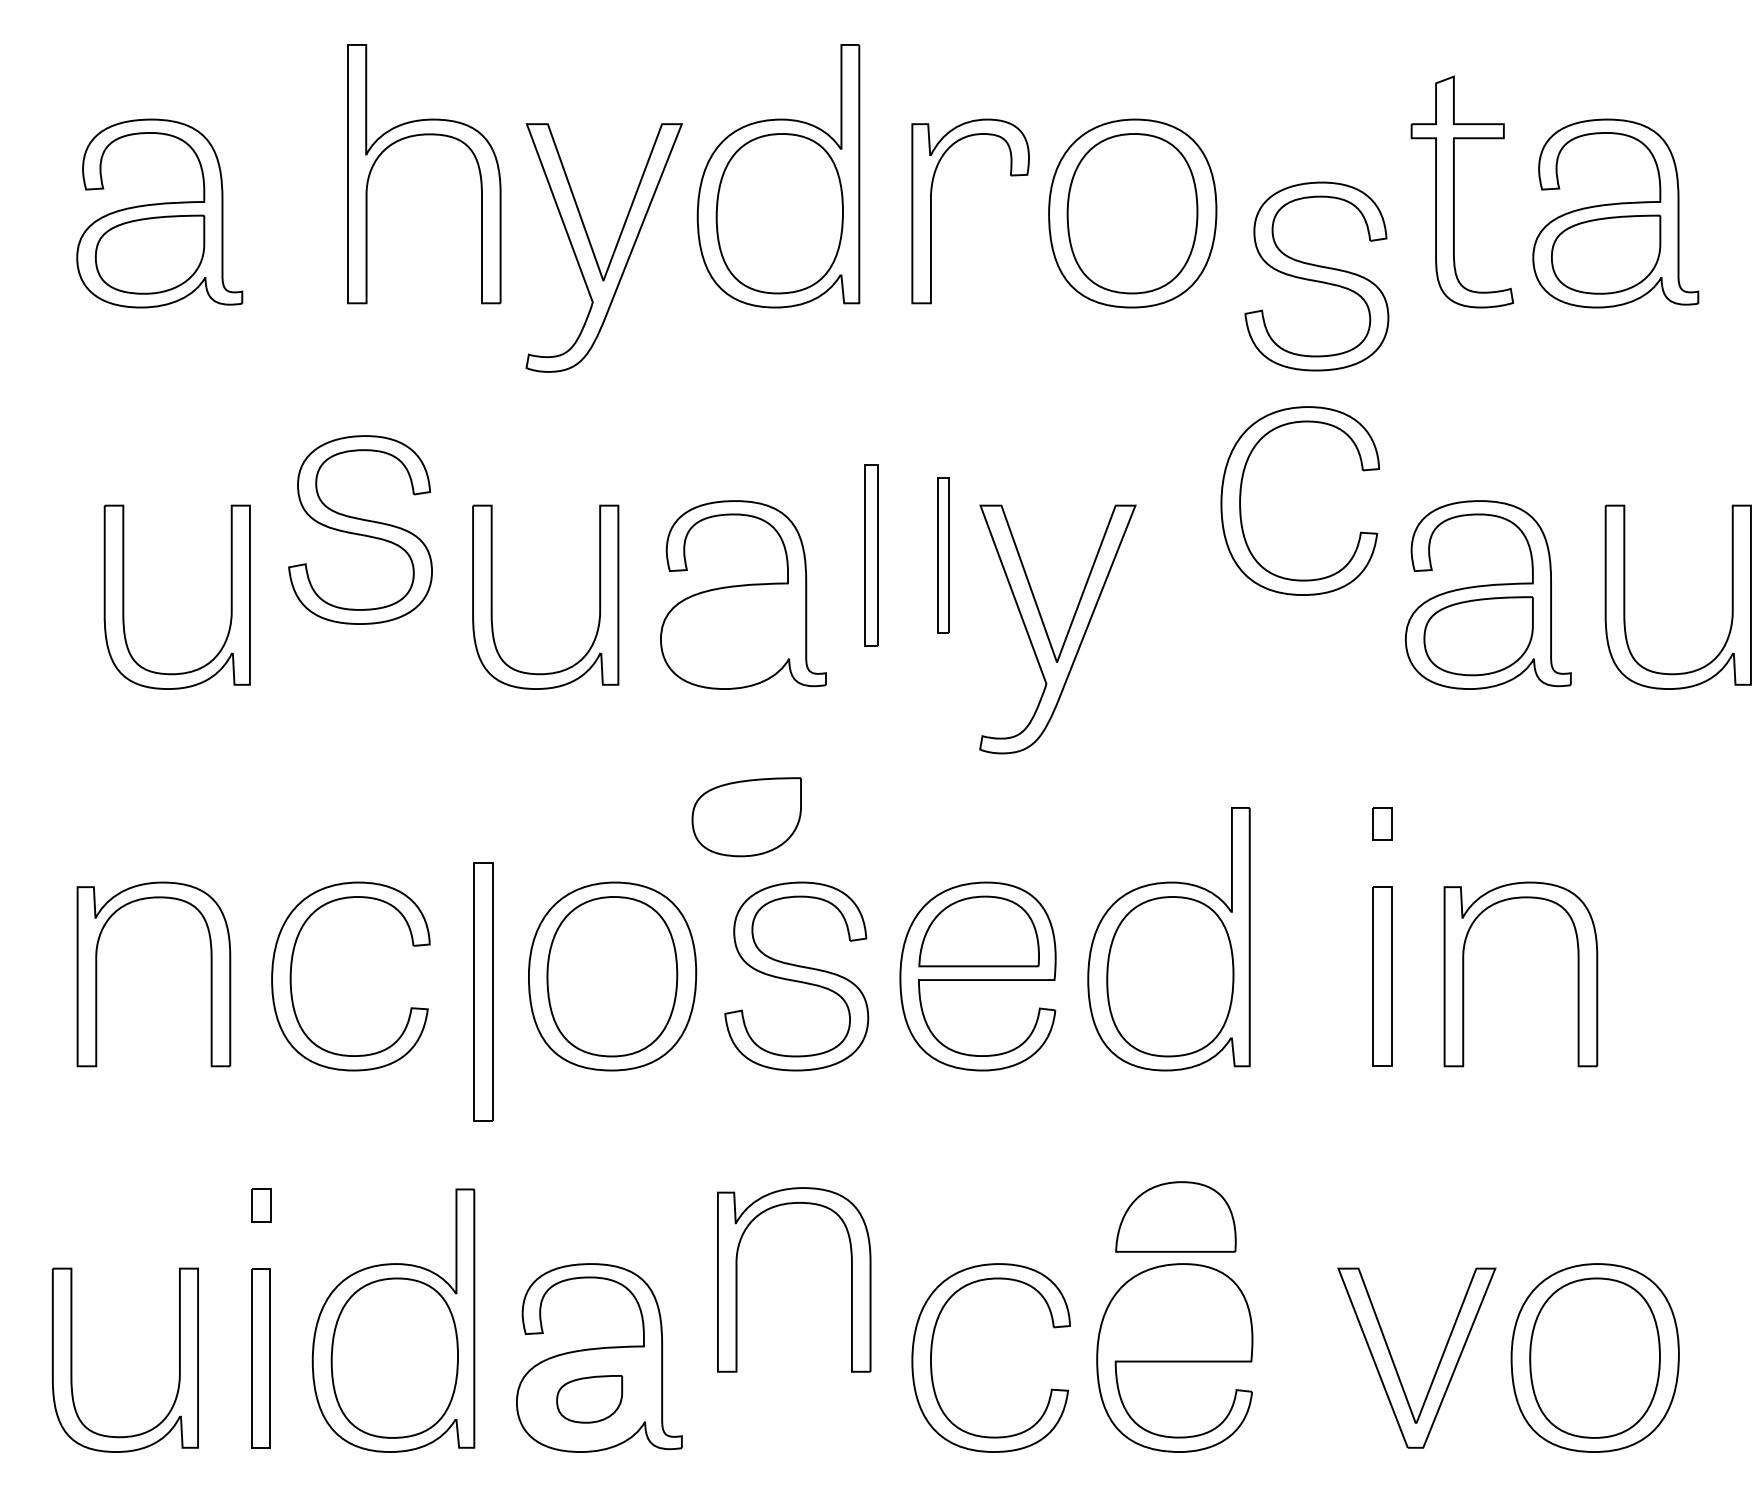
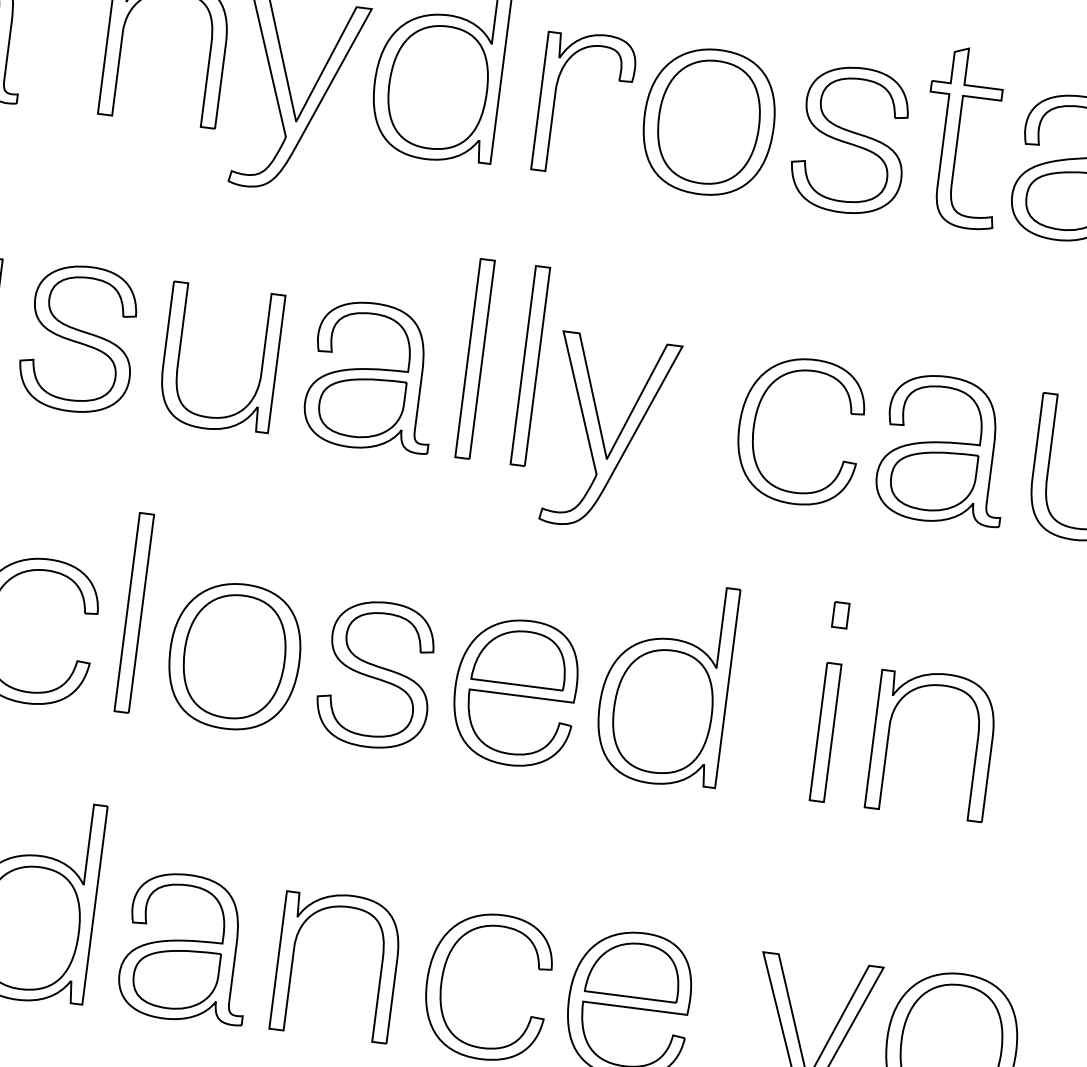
part: (1316, 276) -> (850, 140), moved
part: (1241, 497) -> (755, 422), moved
part: (360, 529) -> (78, 338), moved
part: (871, 555) -> (474, 358), size x1.43
part: (943, 555) -> (530, 365), size x1.67
part: (746, 817) -> (361, 407), moved
part: (483, 991) -> (134, 612), moved
part: (1175, 1216) -> (633, 969), moved
part: (737, 1279) -> (293, 959), moved
part: (589, 1399) -> (175, 978), size x1.67

